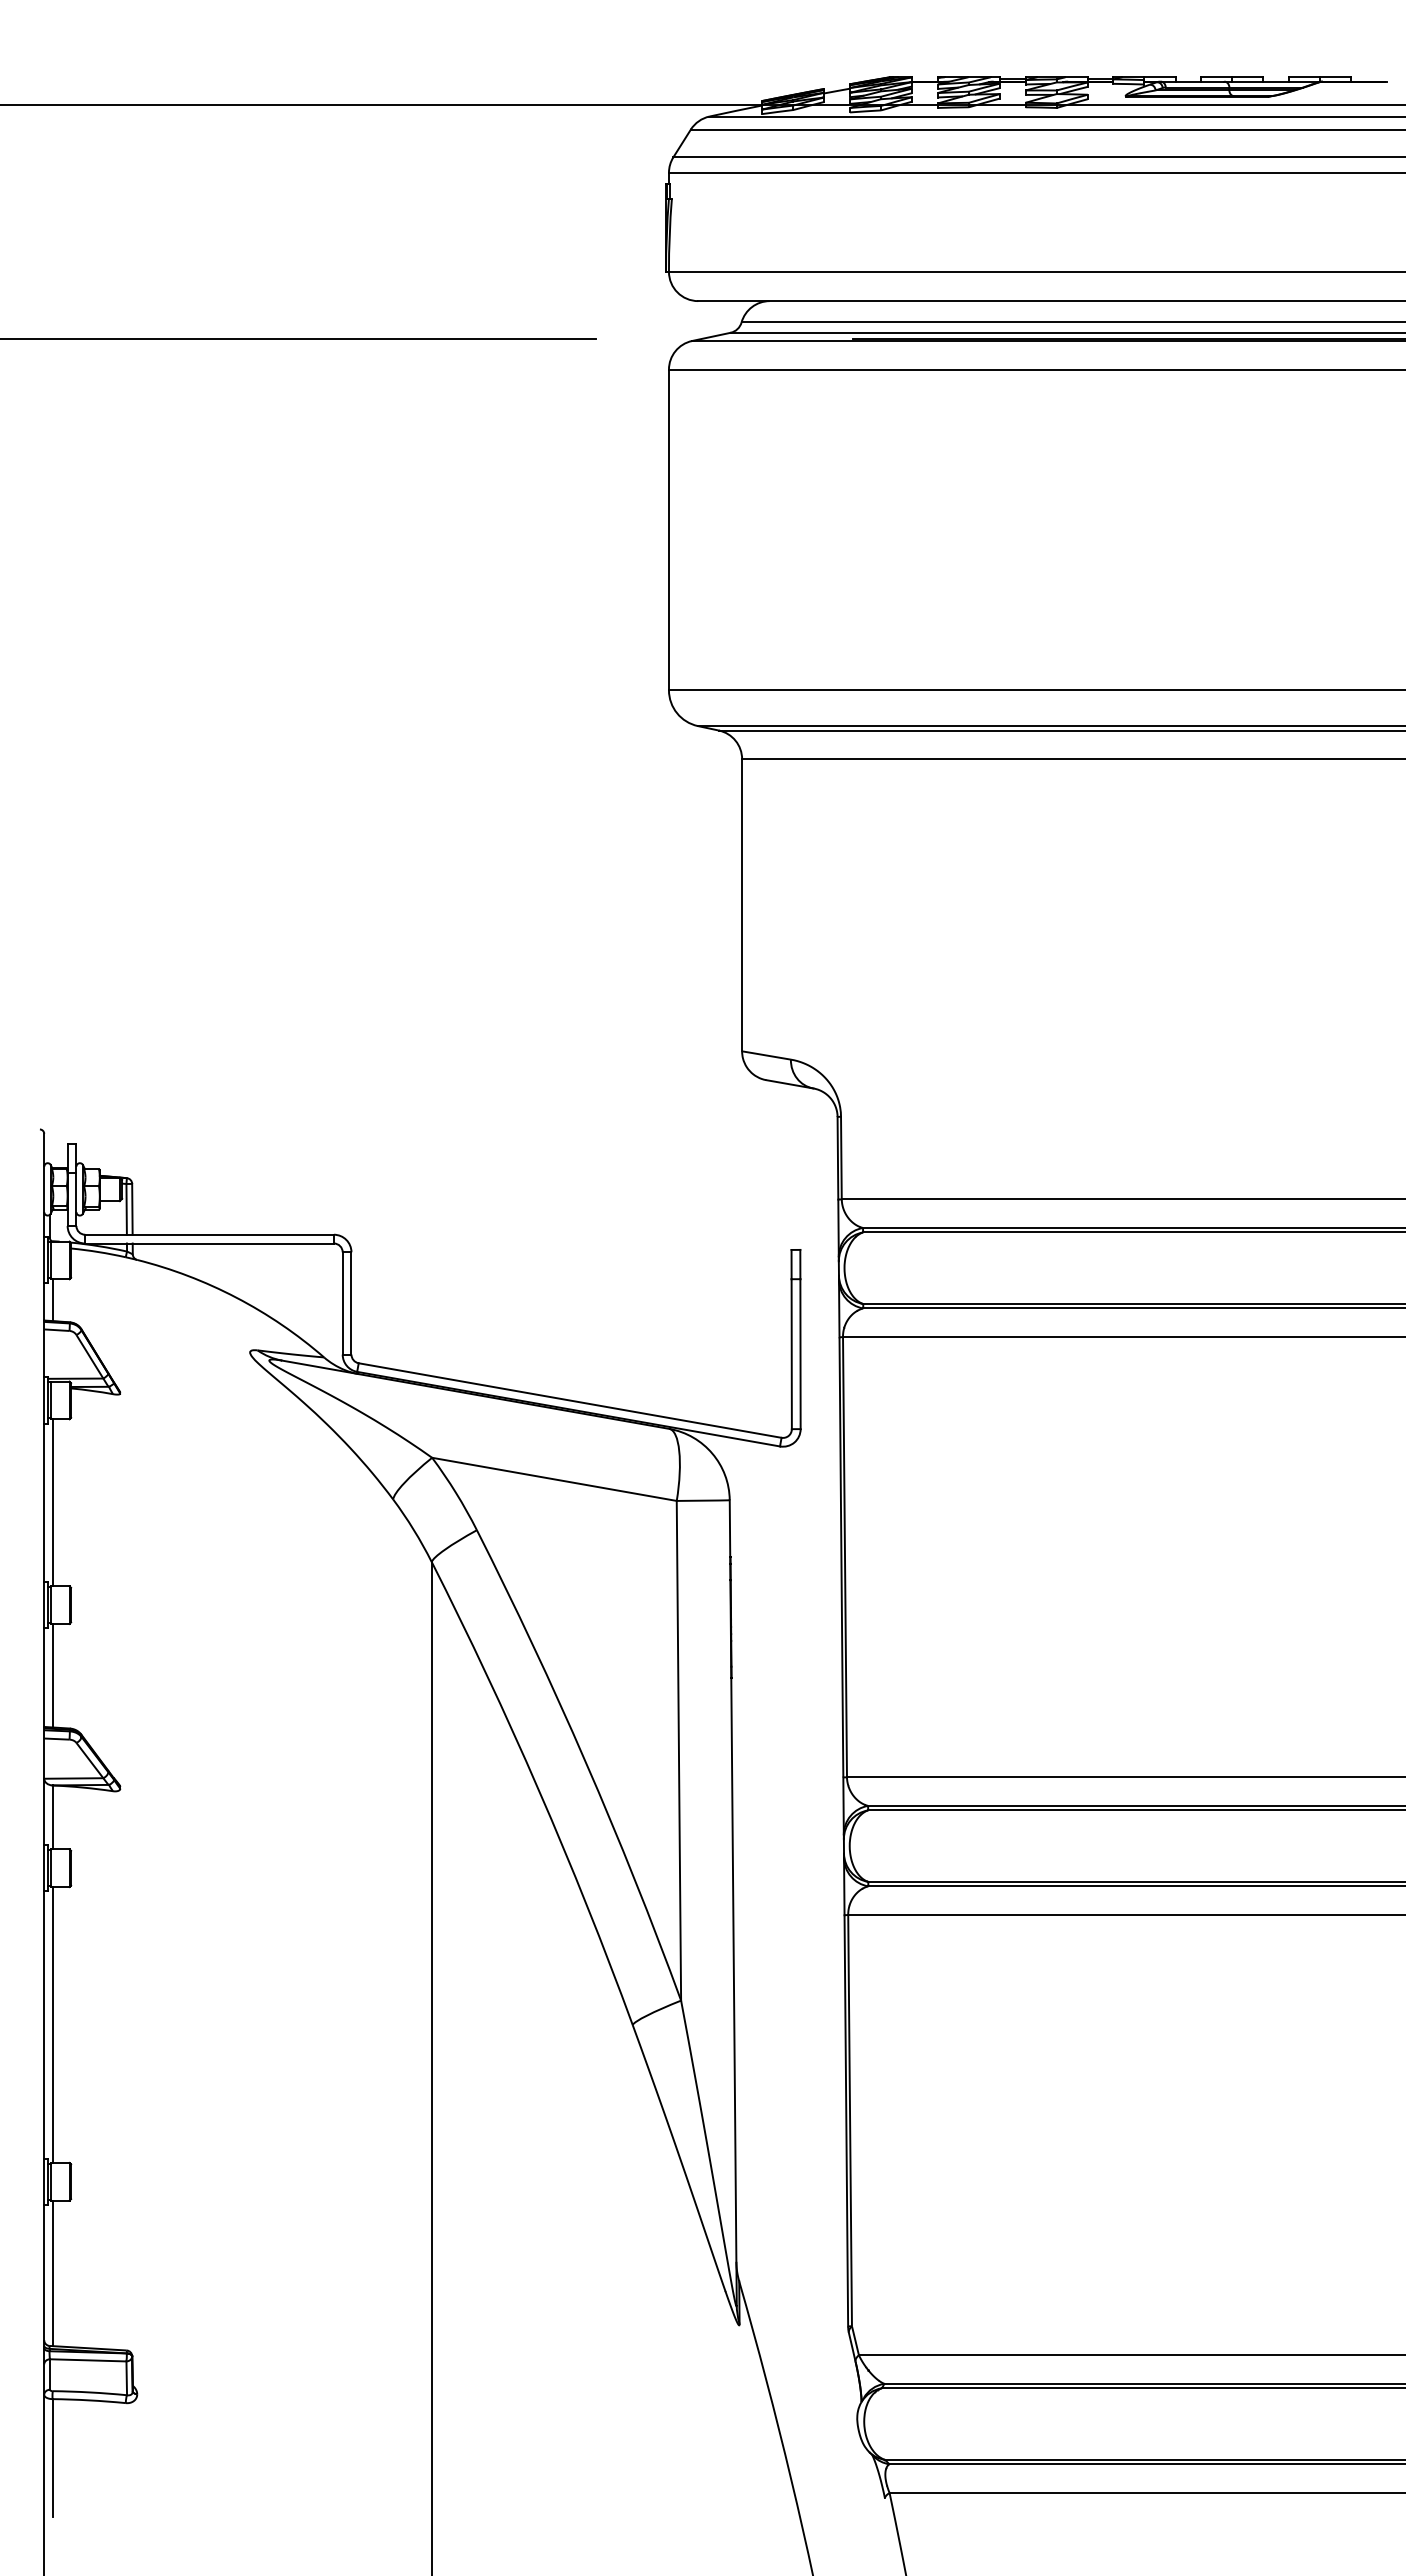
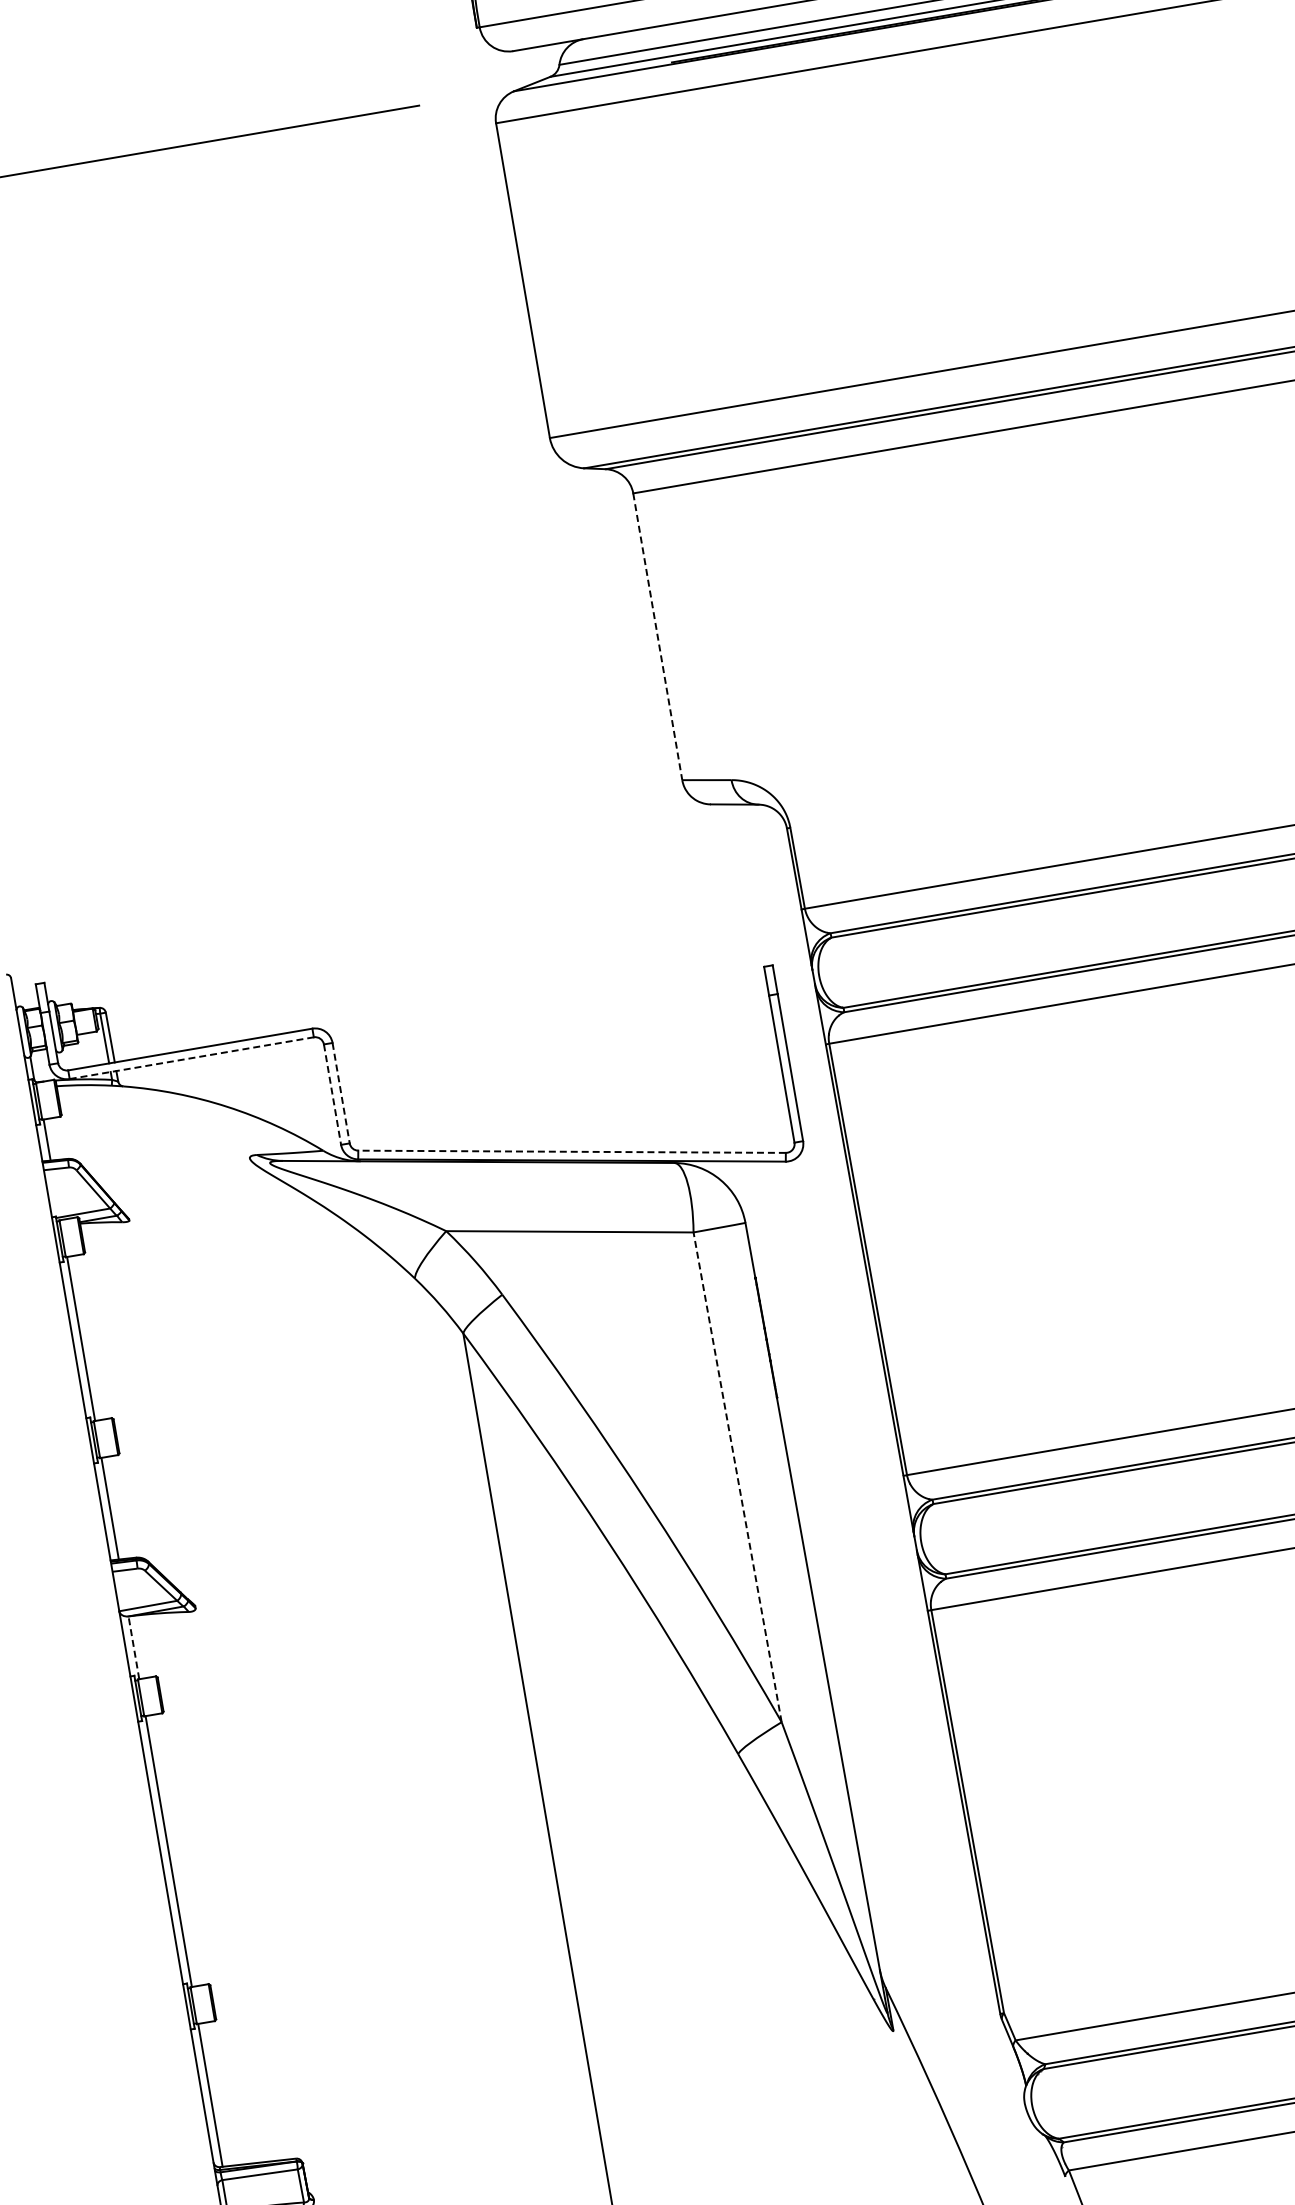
line: (742, 905) -> (658, 636), solid -> dashed
line: (210, 1243) -> (192, 1057), solid -> dashed
line: (342, 1303) -> (332, 1094), solid -> dashed
line: (351, 1303) -> (341, 1093), solid -> dashed
line: (570, 1400) -> (572, 1151), solid -> dashed
line: (678, 1750) -> (737, 1477), solid -> dashed
line: (52, 1817) -> (133, 1647), solid -> dashed

